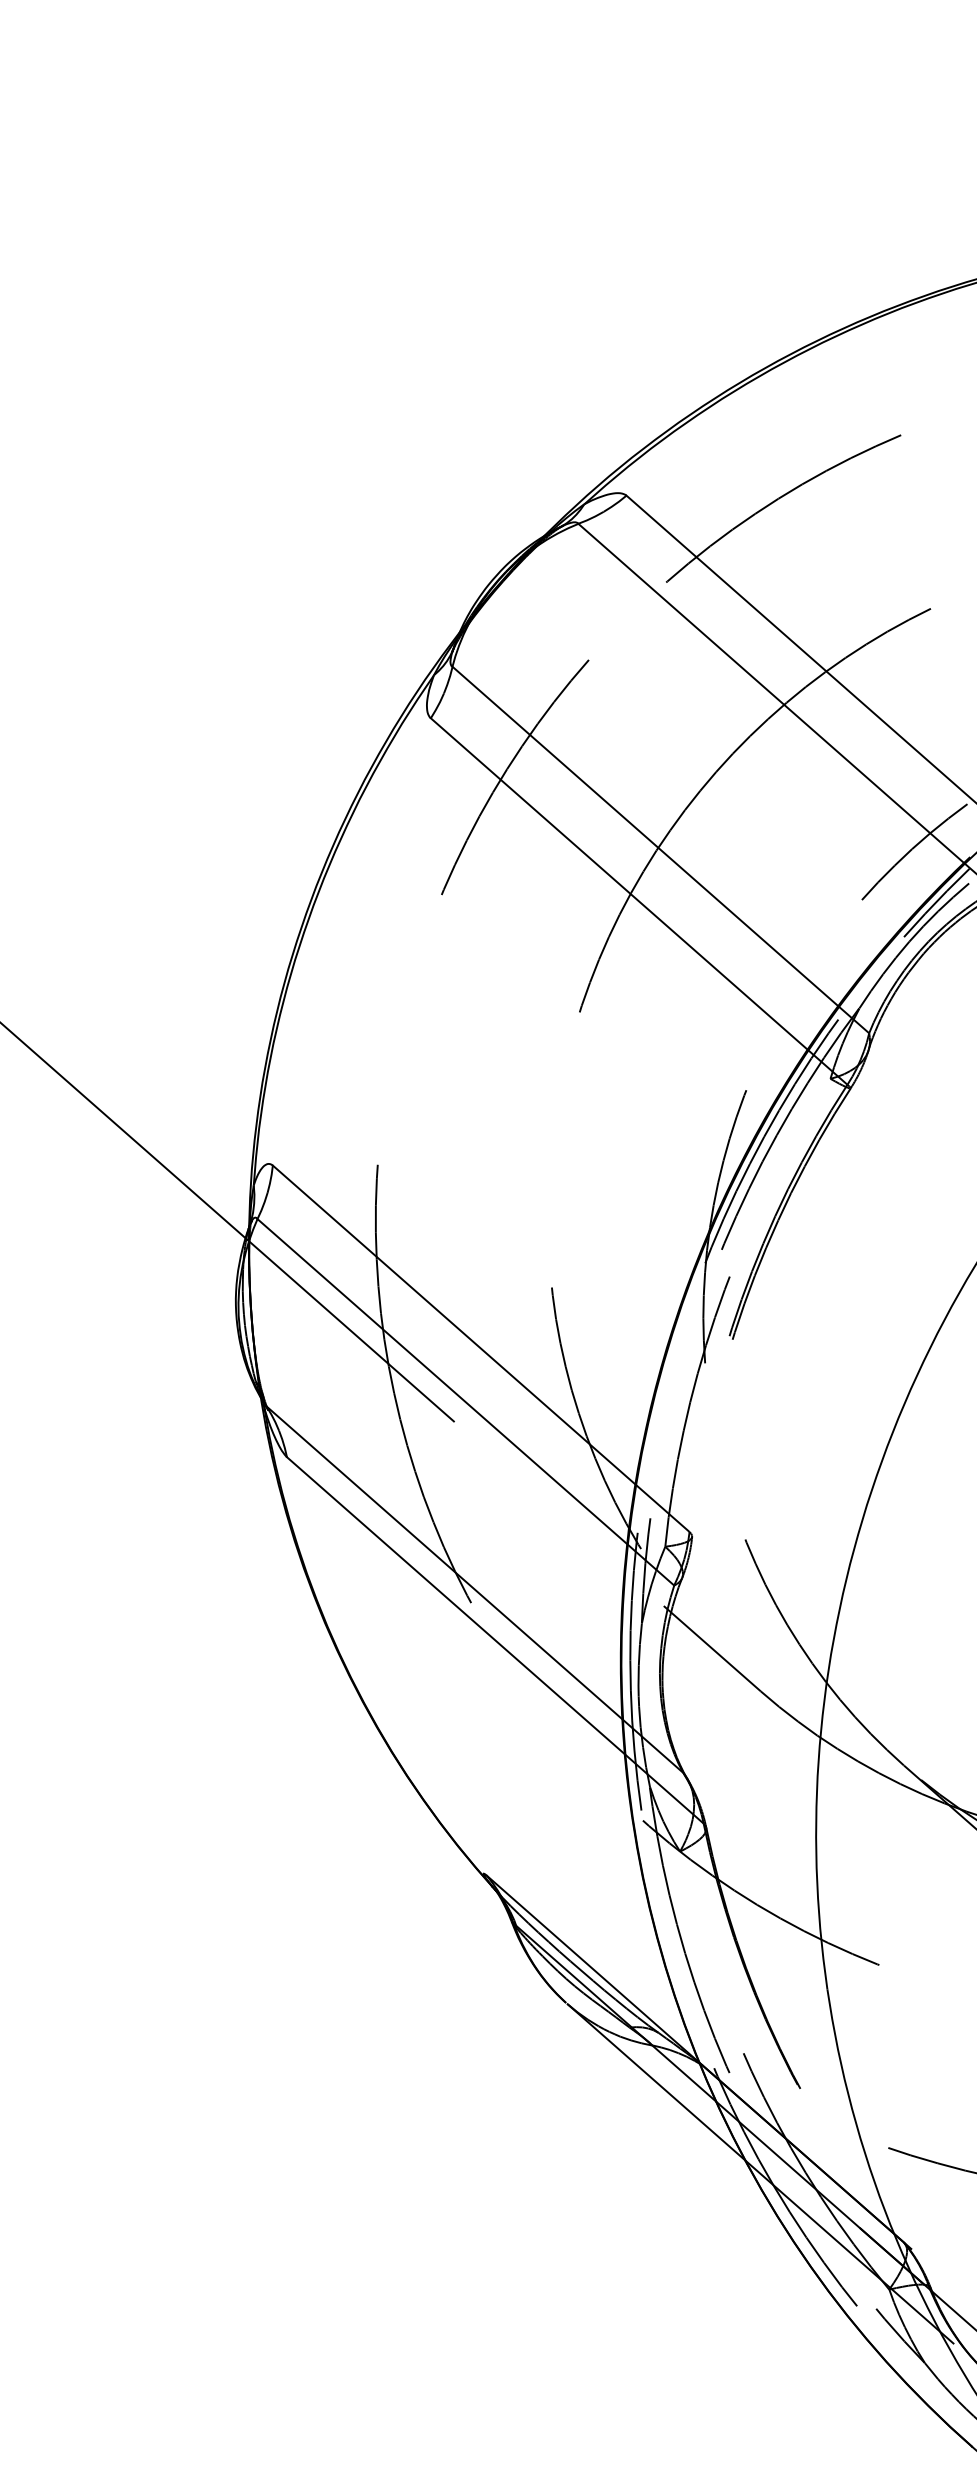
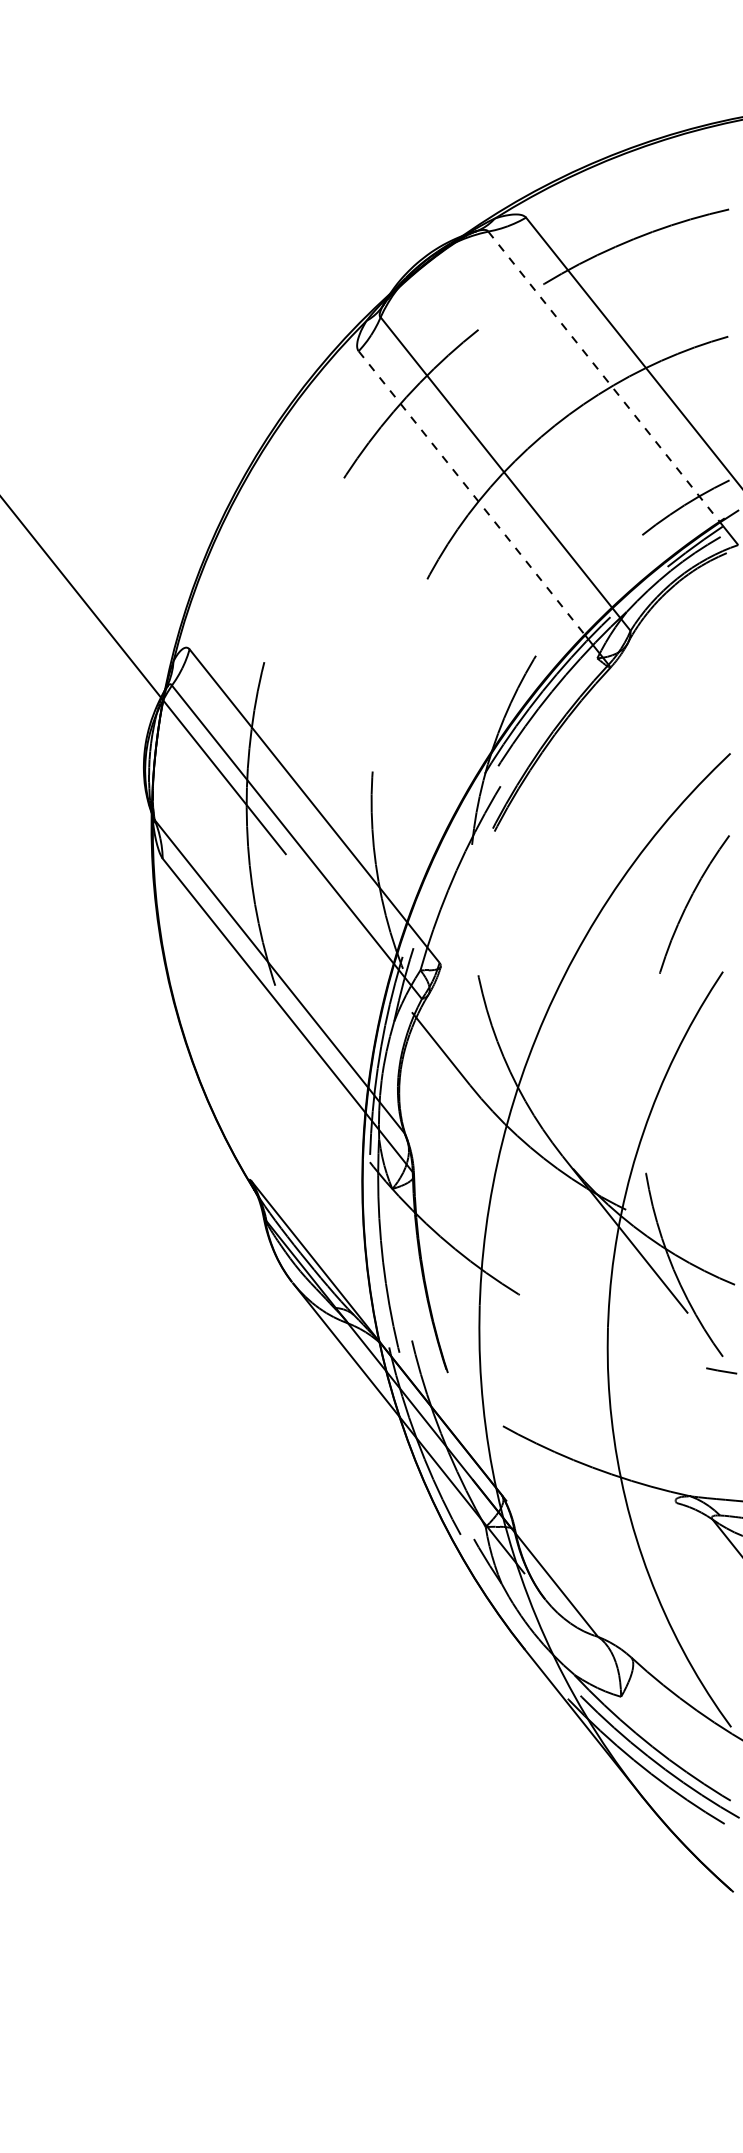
line: (770, 693) -> (603, 376), solid -> dashed
line: (620, 884) -> (472, 493), solid -> dashed

